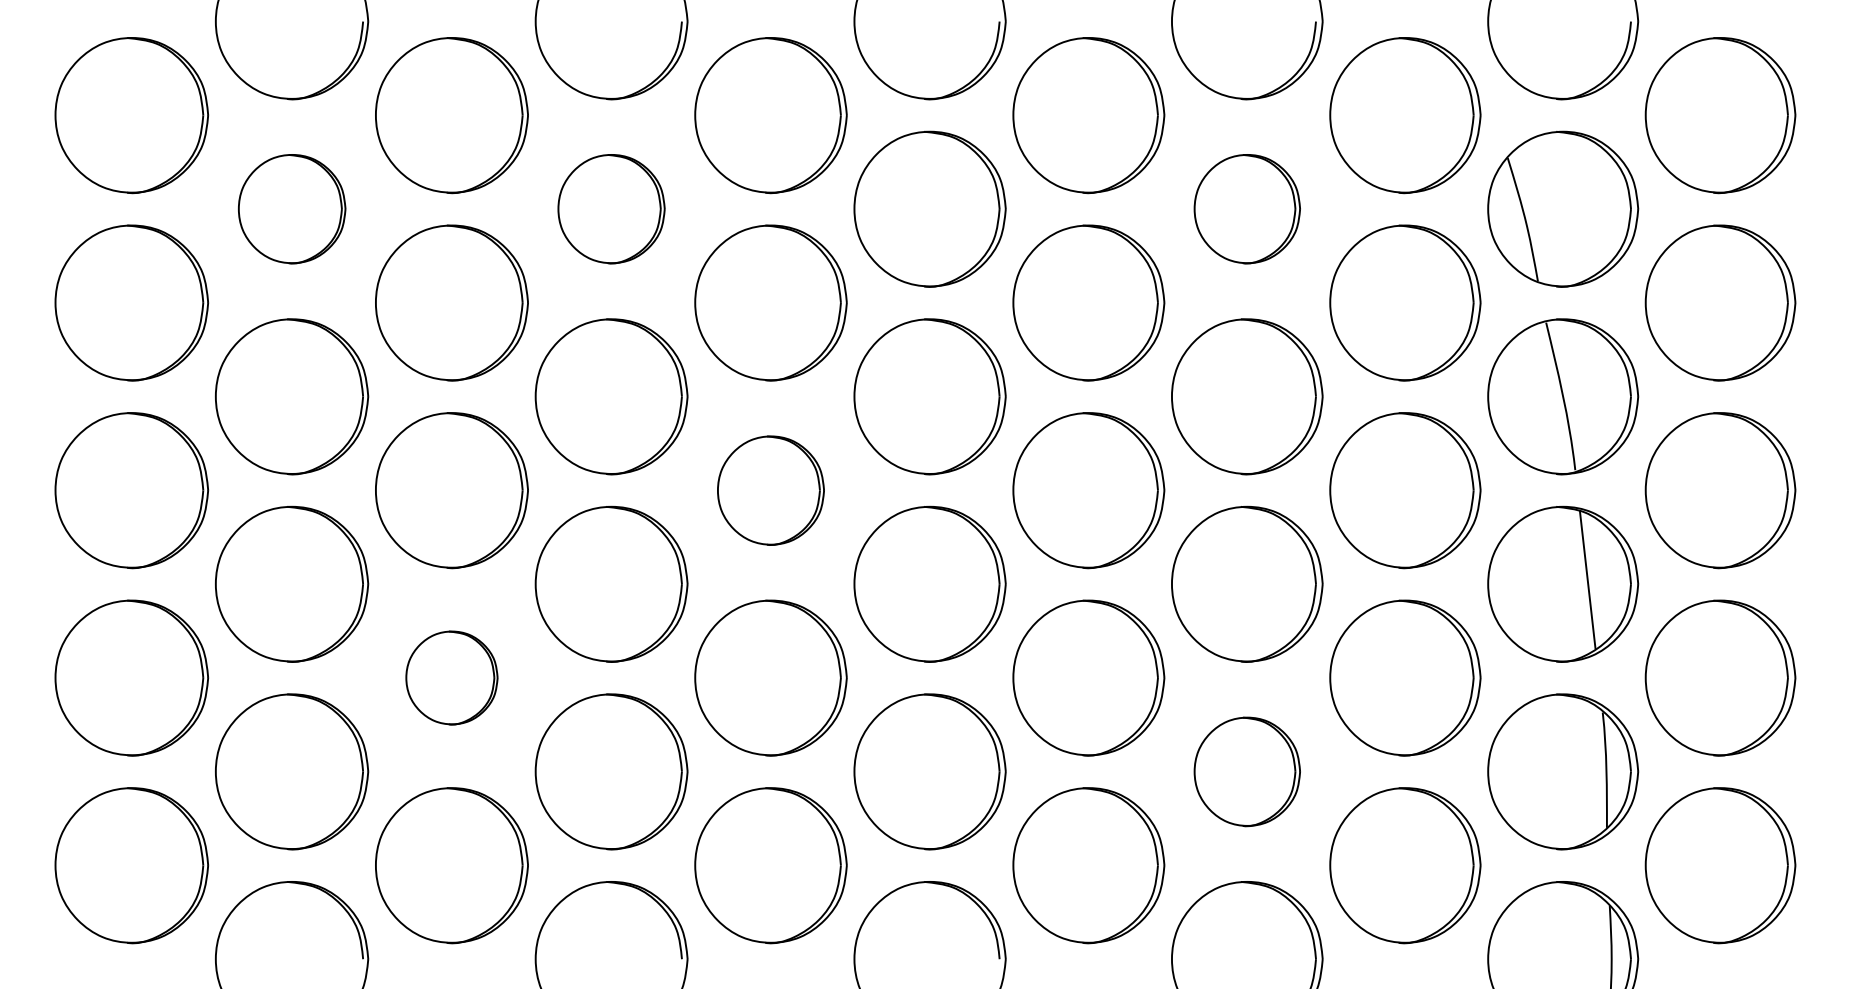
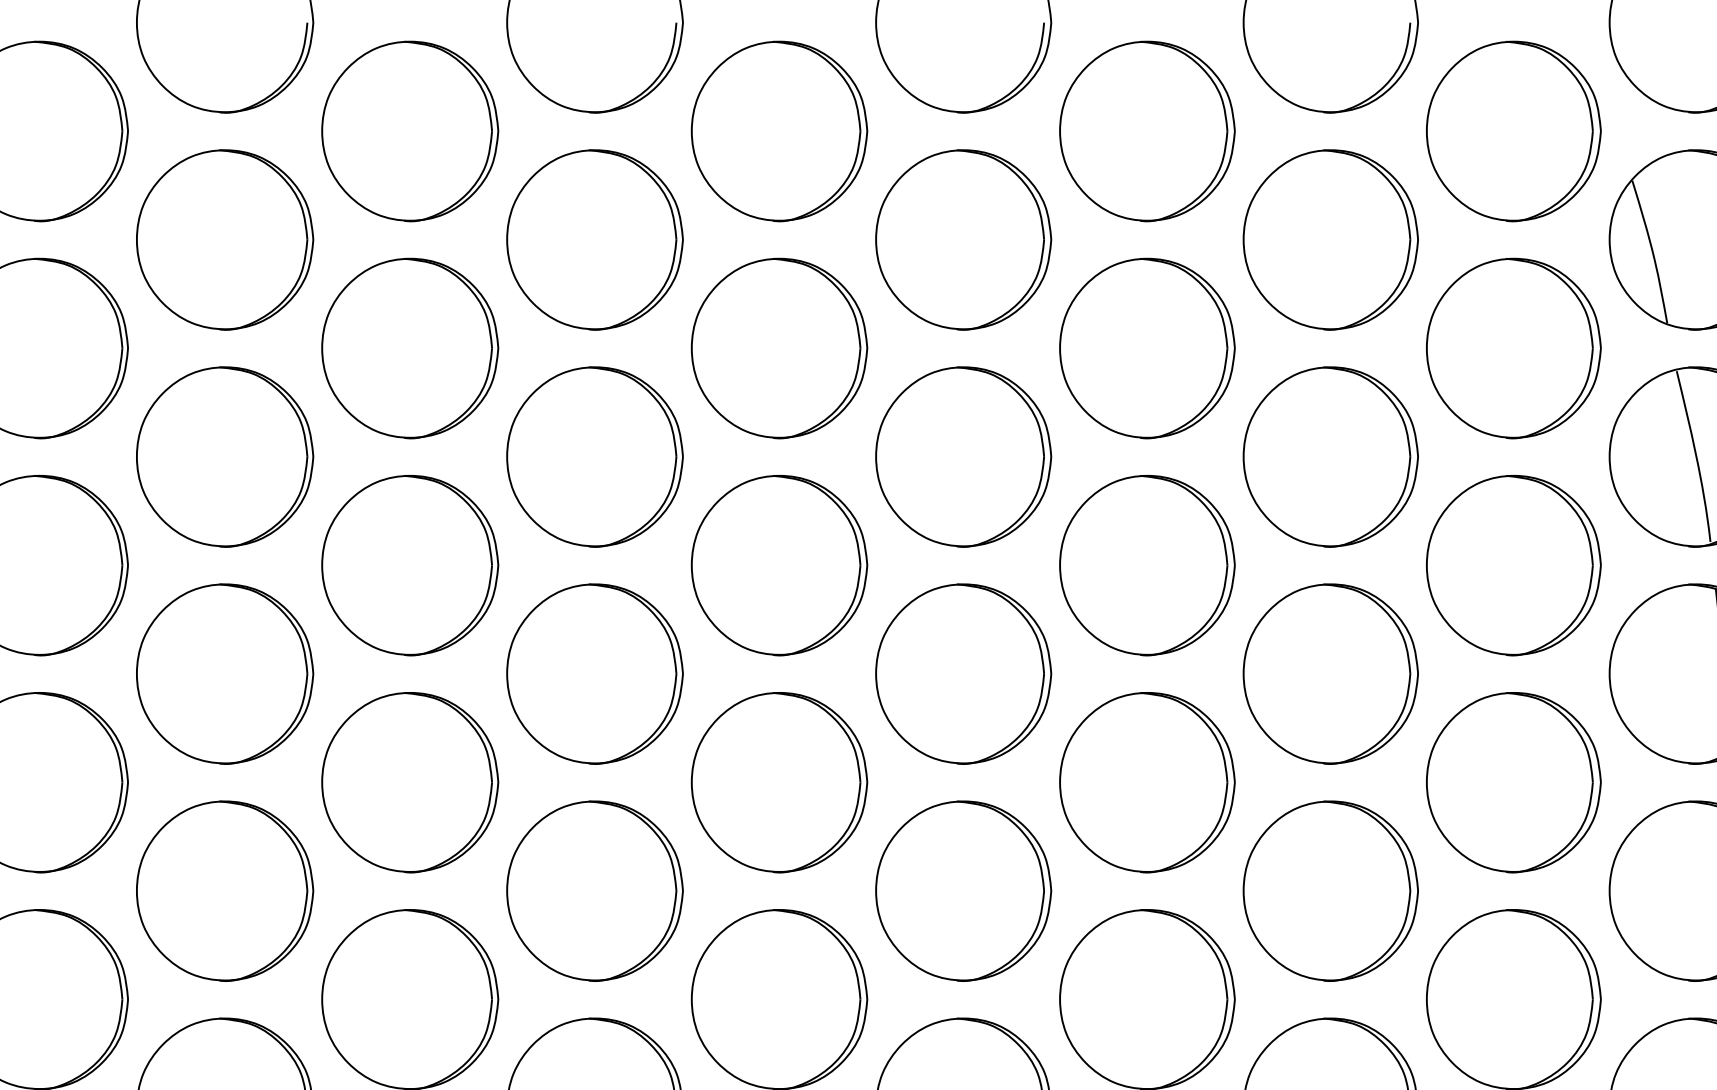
part: (292, 208) -> (225, 239), size x1.43
part: (611, 208) -> (594, 239), size x1.43
part: (1247, 208) -> (1331, 239), size x1.43
part: (770, 490) -> (778, 565), size x1.43
part: (451, 677) -> (409, 781), size x1.67
part: (1247, 771) -> (1331, 890), size x1.43

